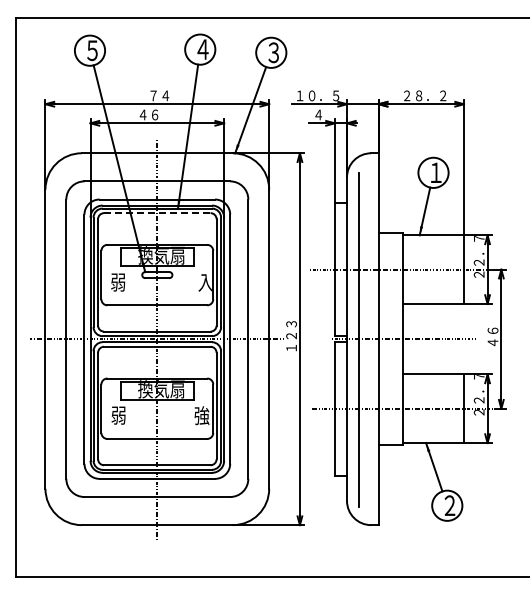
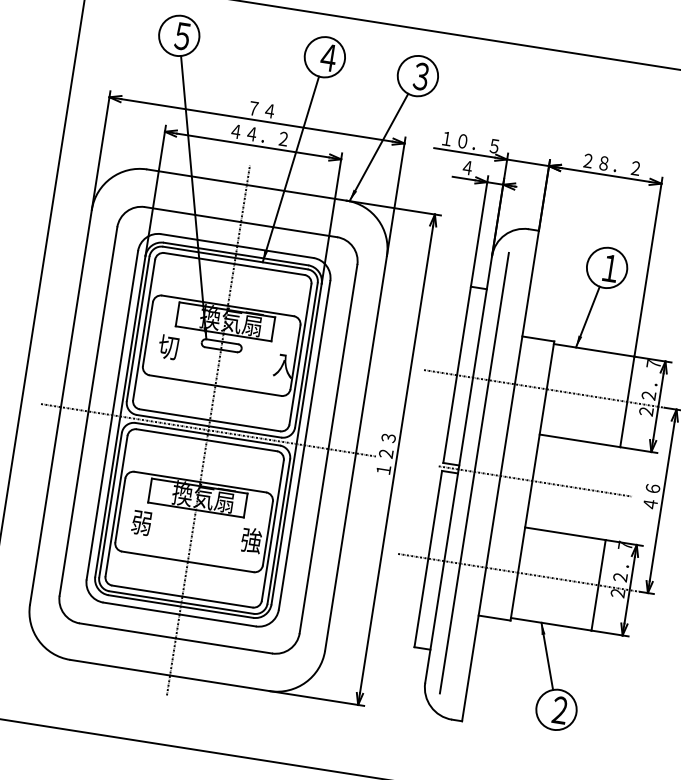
text: (166, 114) -> (266, 135), ４６ -> ４４．２
line: (157, 213) -> (234, 264), dashed -> solid
text: (117, 282) -> (167, 347), 弱 -> 切

